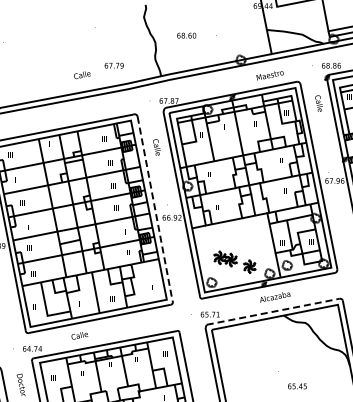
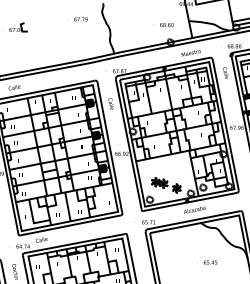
text: (186, 35) -> (166, 24), moved
part: (25, 38) -> (18, 27), added
text: (113, 65) -> (80, 19), moved
text: (82, 75) -> (14, 87), moved
line: (155, 208) -> (110, 147), dashed -> solid
line: (273, 311) -> (193, 220), dashed -> solid
text: (79, 335) -> (41, 239), moved
text: (297, 386) -> (210, 262), moved

